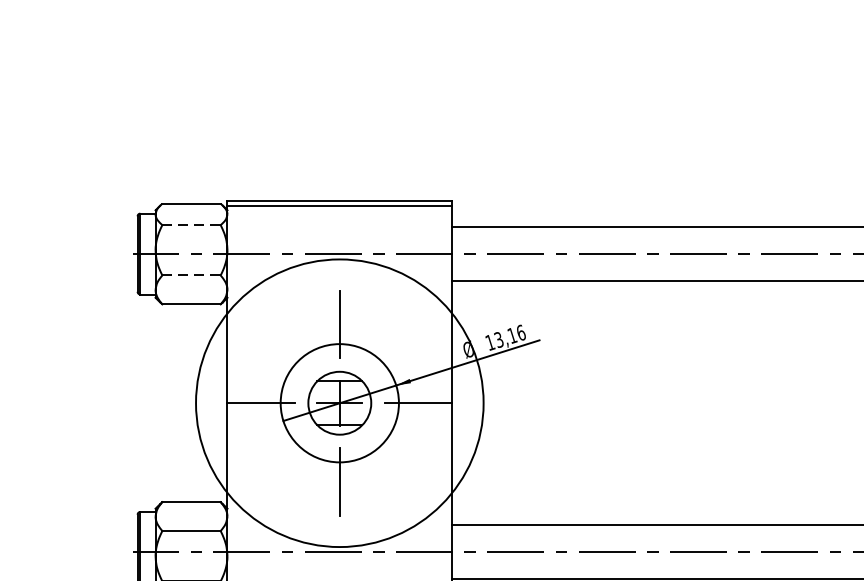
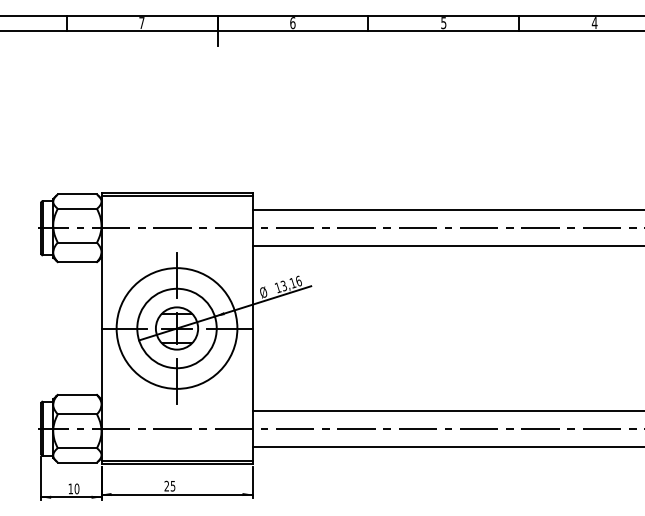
line: (191, 224) -> (77, 208), dashed -> solid
line: (191, 275) -> (77, 242), dashed -> solid
circle: (339, 403) -> (176, 328), size x0.62

